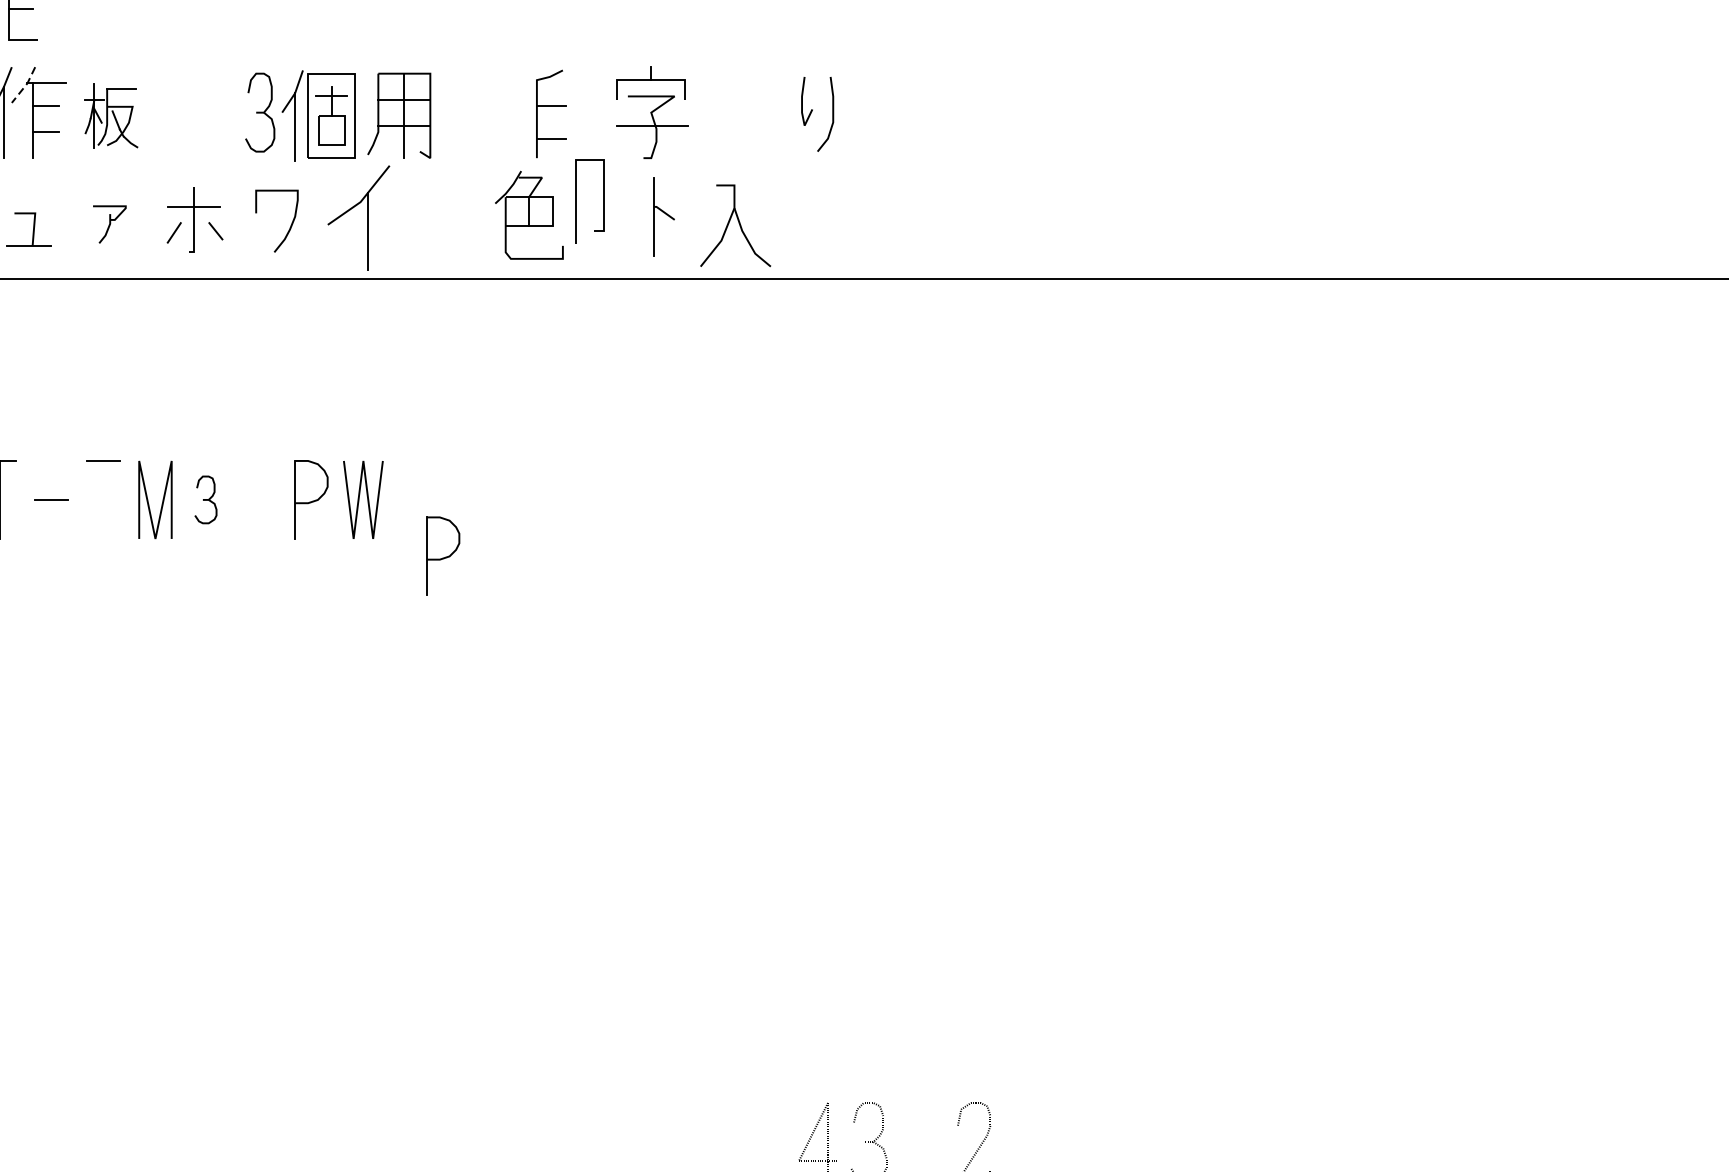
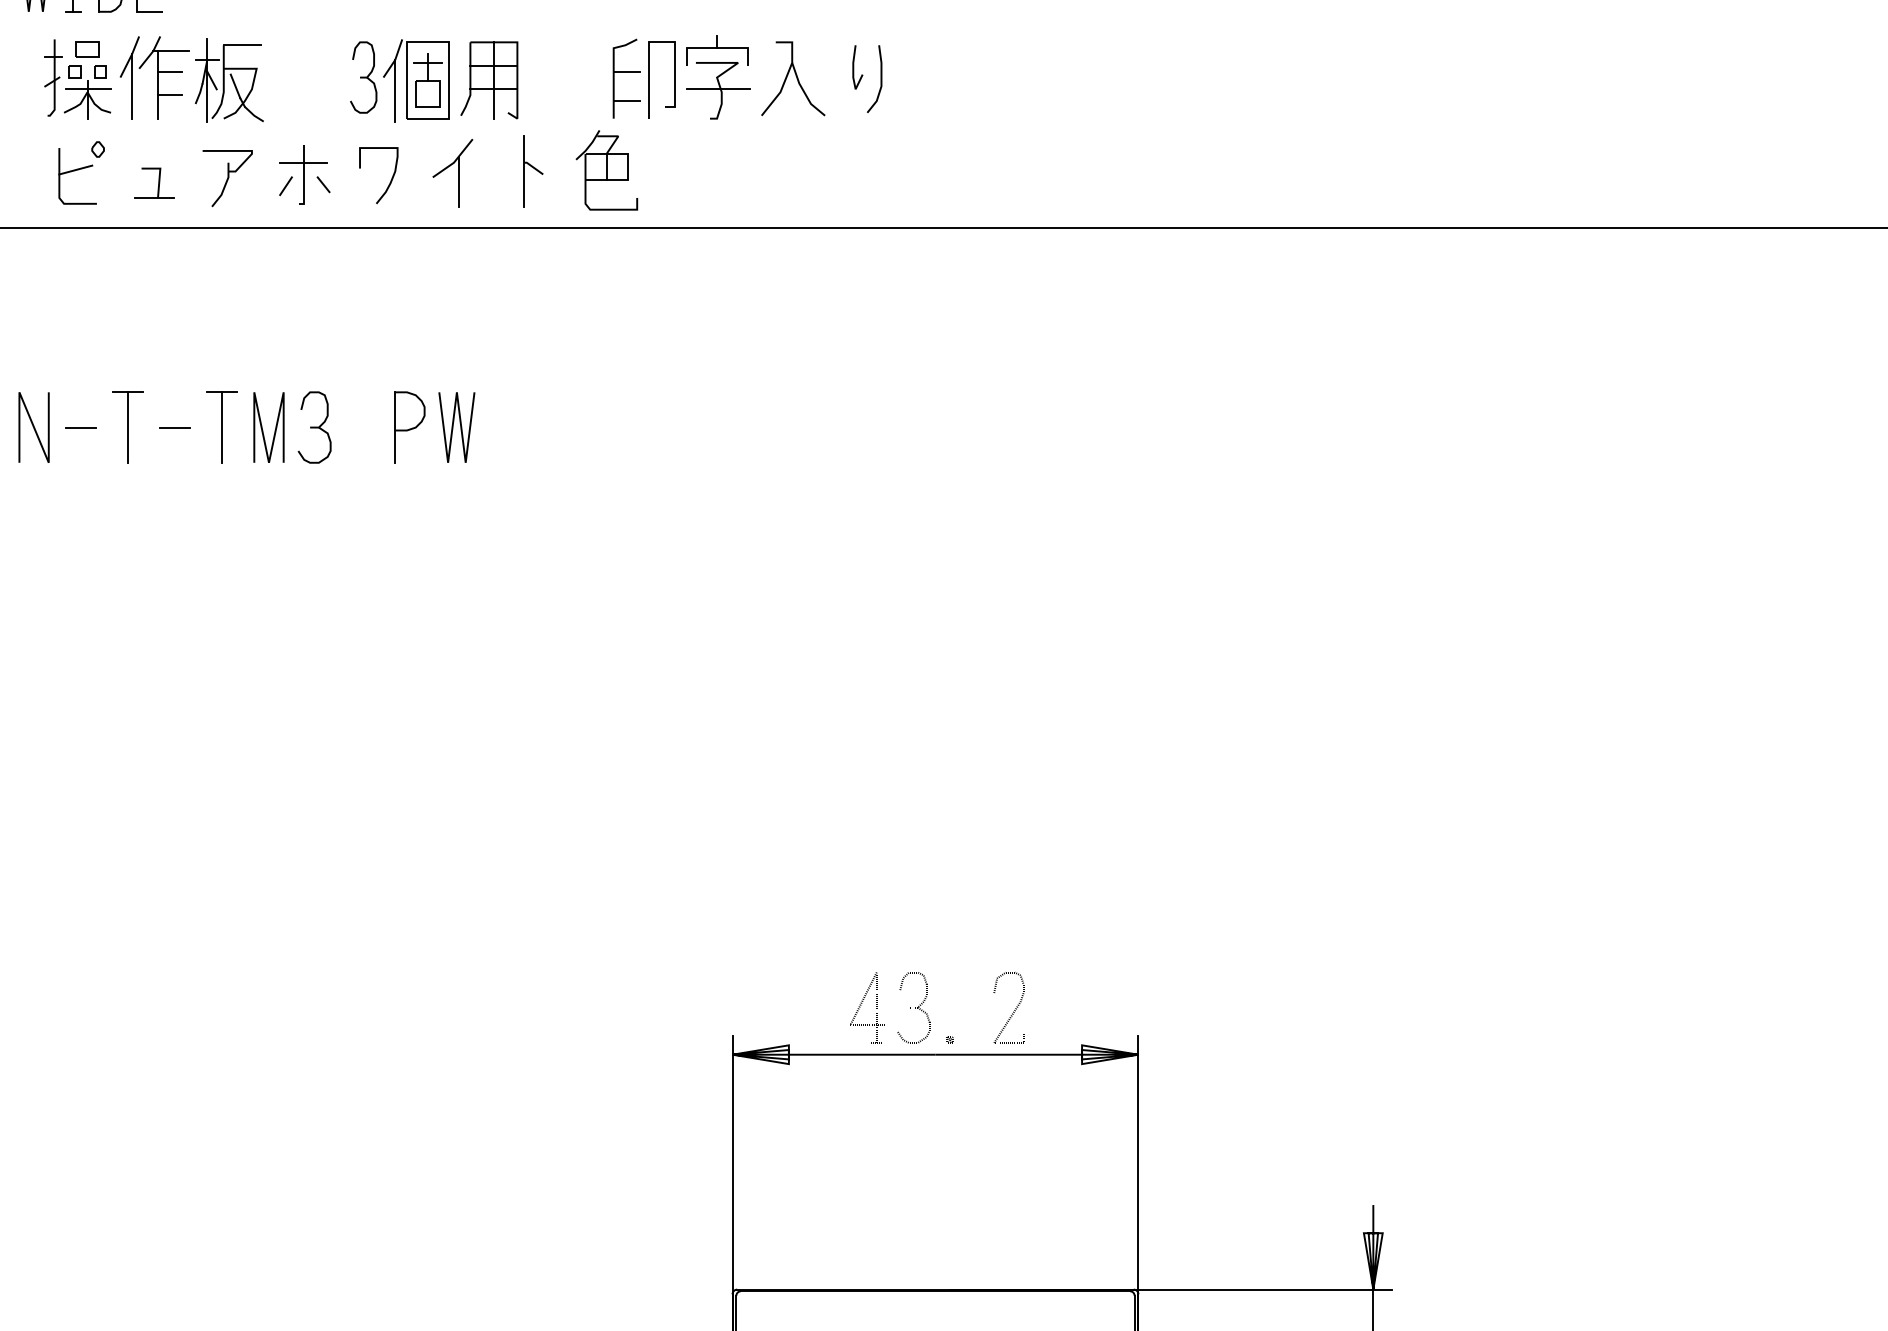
line: (25, 86) -> (151, 53), dashed -> solid
part: (110, 115) -> (228, 80), size x1.43
line: (576, 201) -> (649, 79), moved
part: (663, 216) -> (533, 171), moved
part: (358, 218) -> (452, 173), size x0.71
part: (109, 224) -> (227, 178), size x1.67
part: (735, 225) -> (793, 78), moved
line: (104, 499) -> (222, 427), added
part: (205, 499) -> (314, 427), size x1.67
part: (442, 556) -> (528, 478), removed

